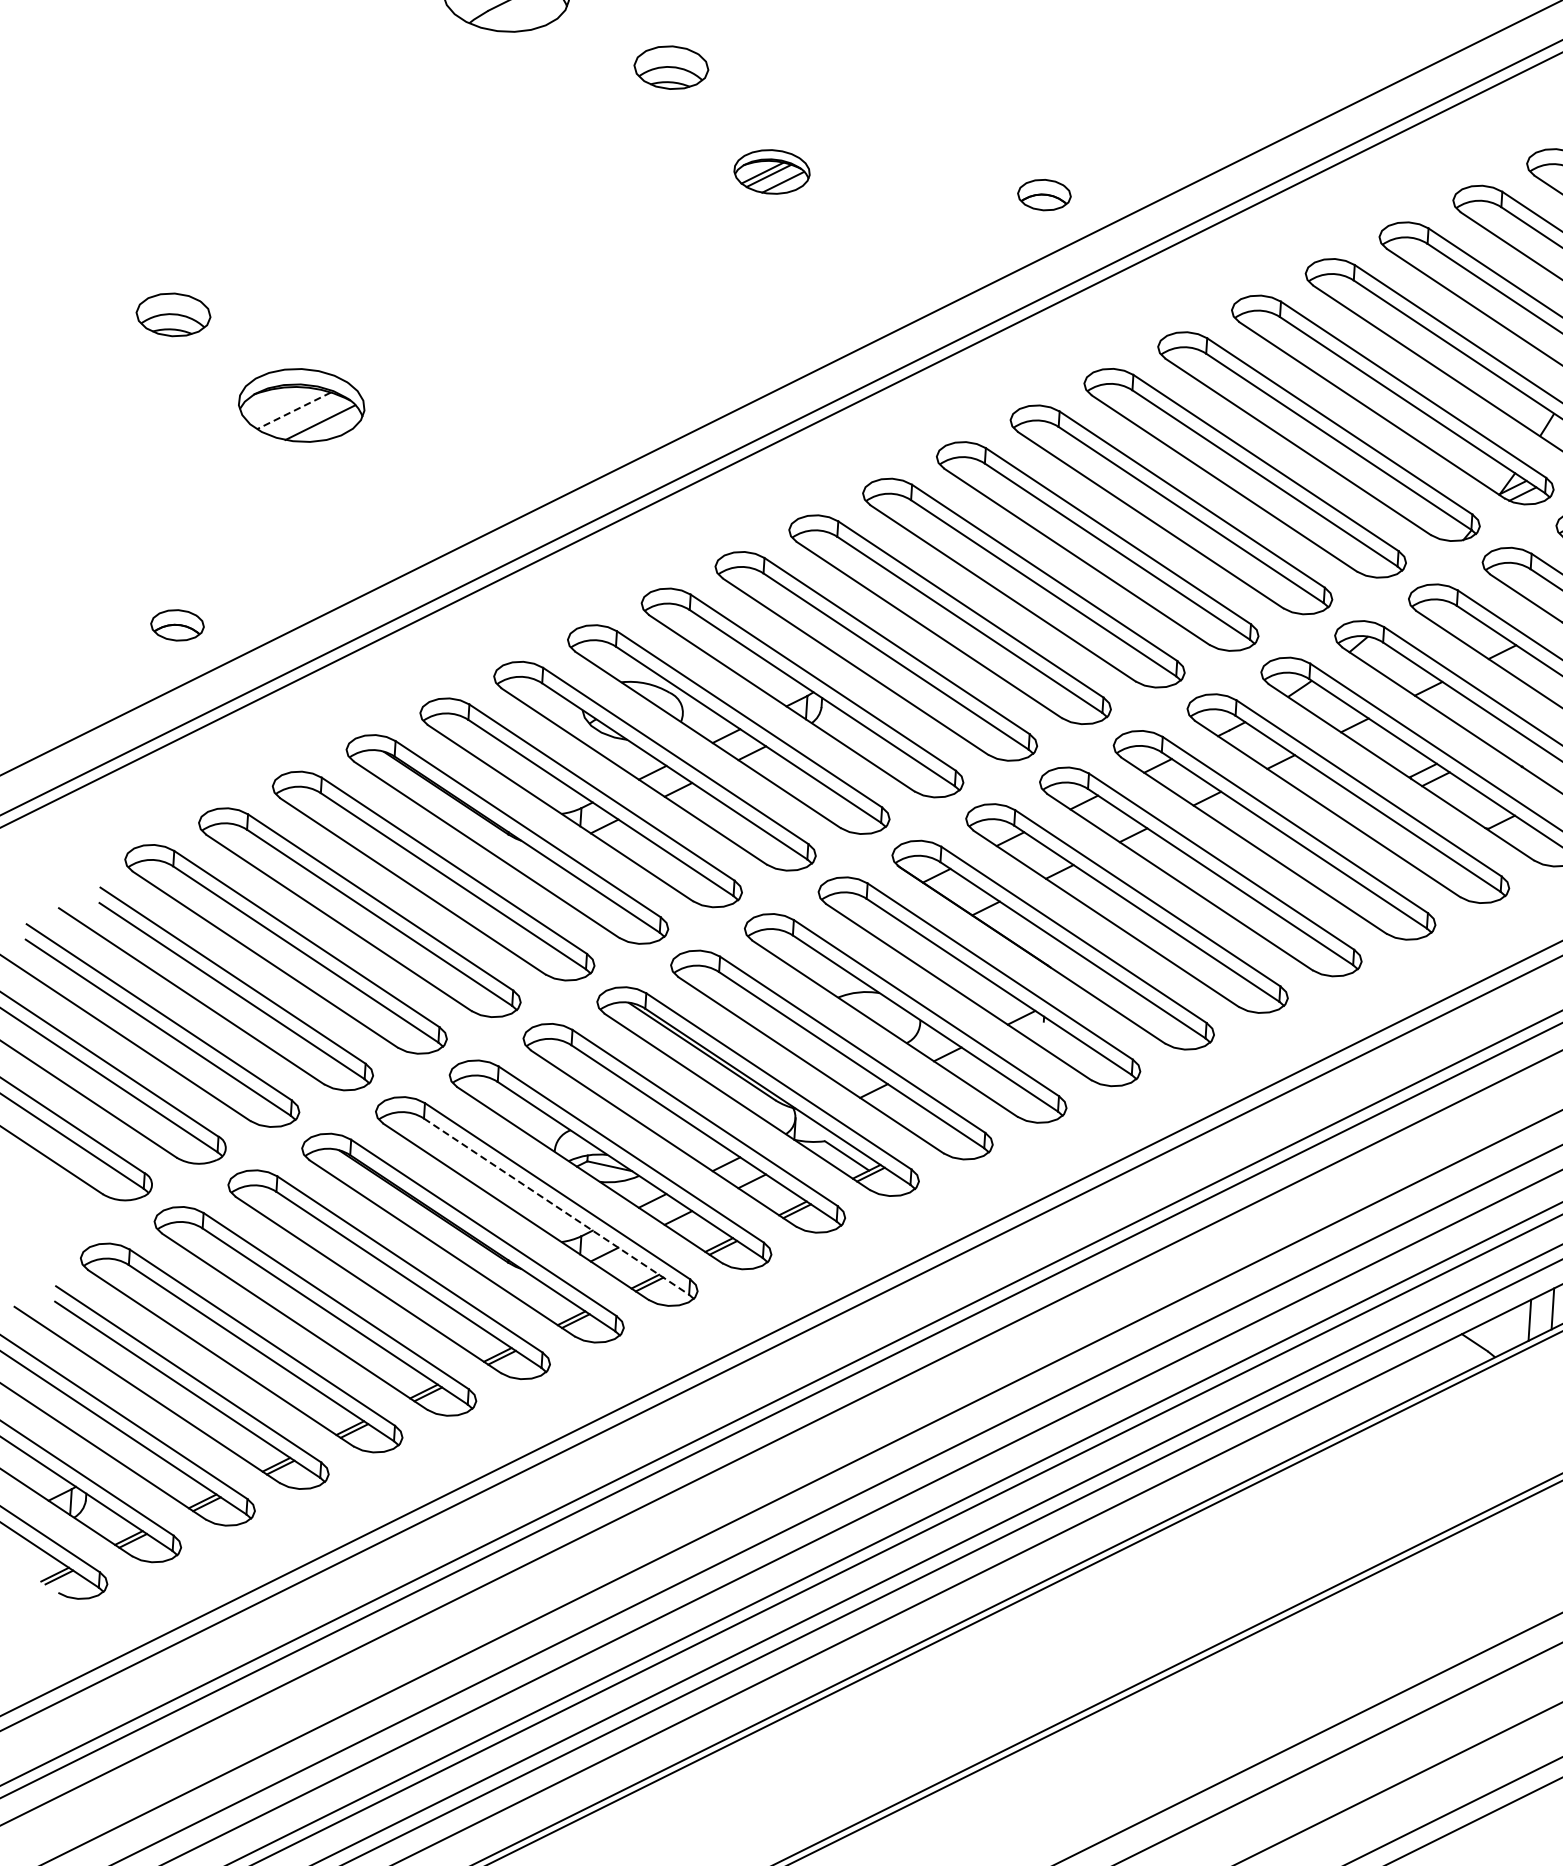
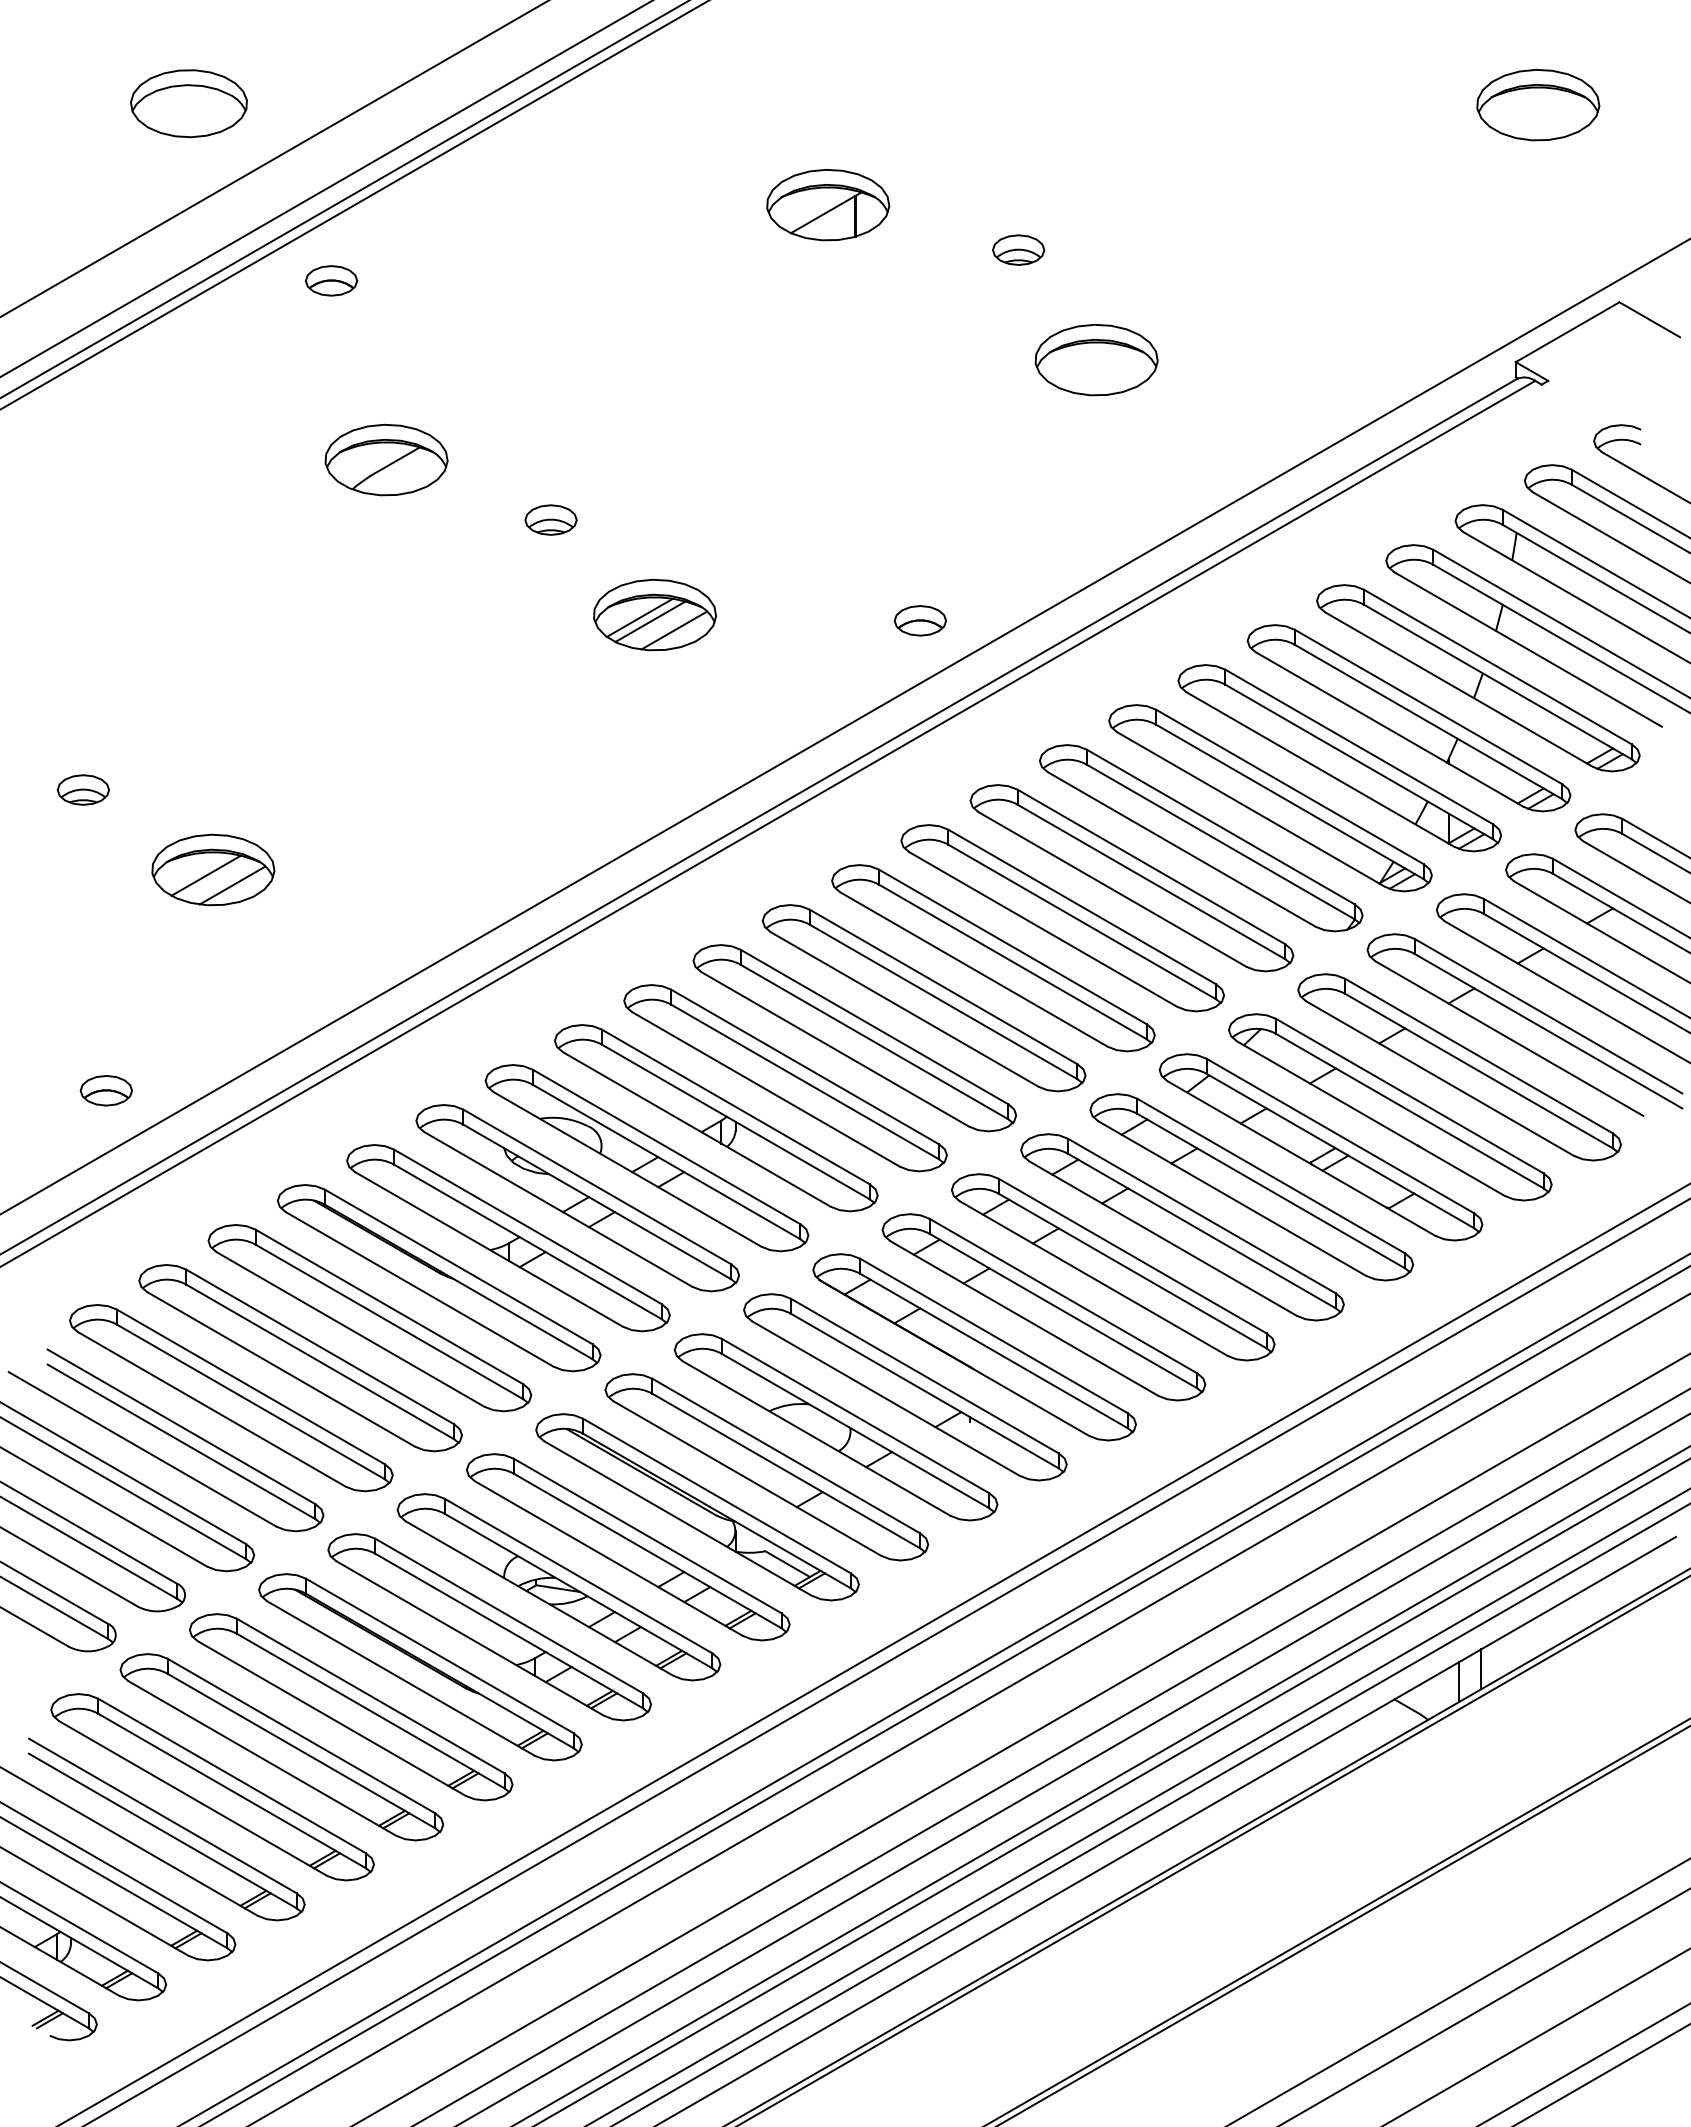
part: (670, 67) -> (550, 519), size x0.71
part: (771, 171) -> (654, 614), size x1.67
part: (172, 314) -> (82, 789), size x0.71
line: (293, 411) -> (205, 876), dashed -> solid
line: (556, 1207) -> (509, 1631), dashed -> solid

